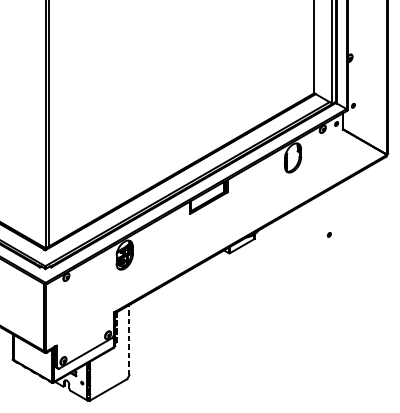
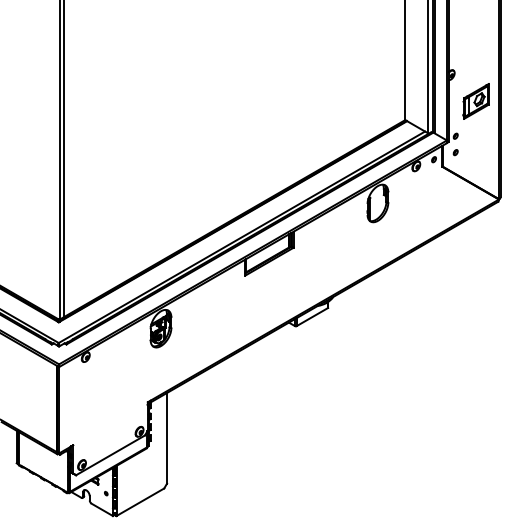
part: (368, 78) -> (475, 101), added
part: (329, 234) -> (455, 152), moved
line: (129, 339) -> (167, 437), dashed -> solid

